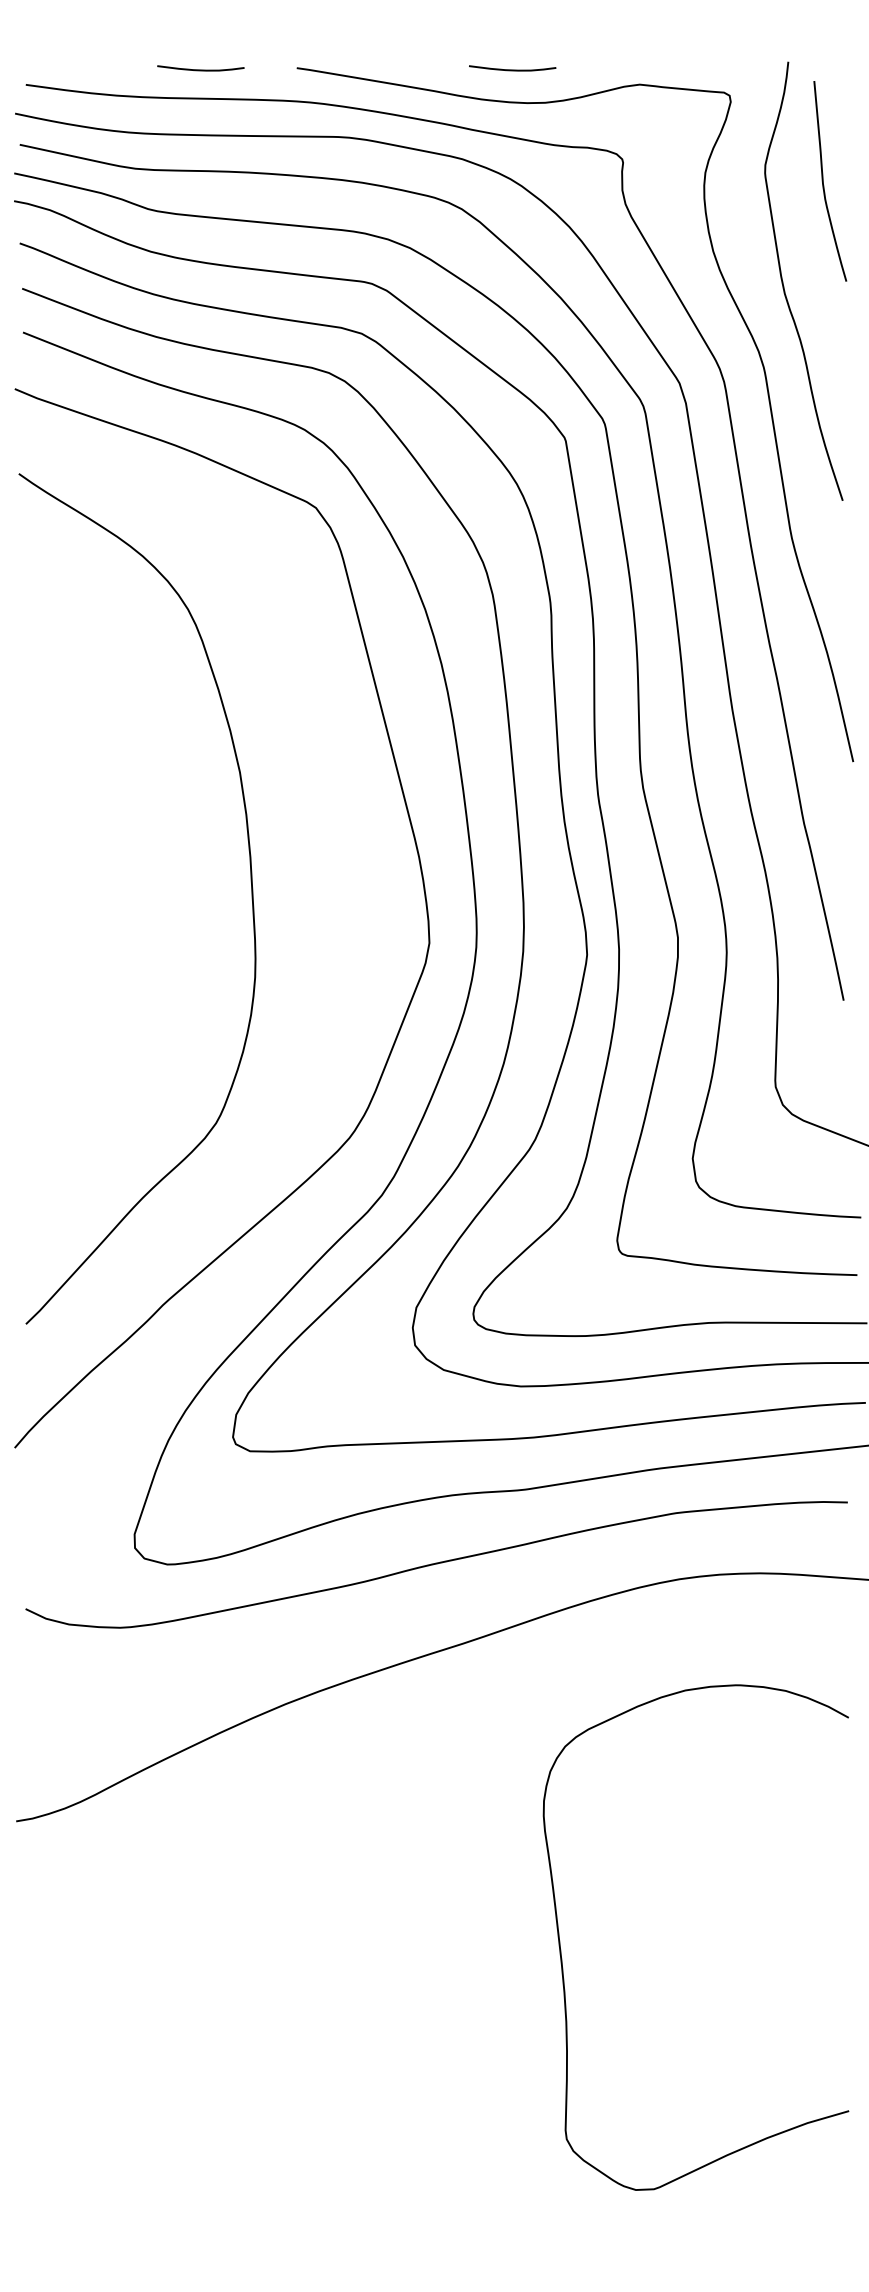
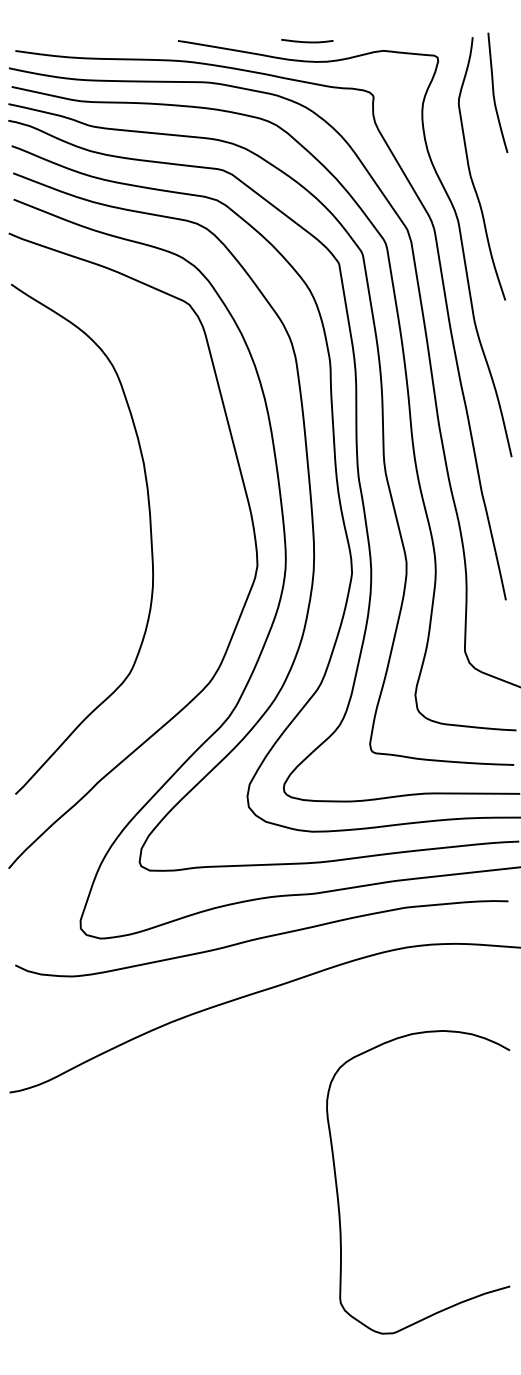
curve: (201, 69) -> (120, 41), removed
curve: (824, 180) -> (494, 92), moved
curve: (562, 1954) -> (338, 1192), moved

